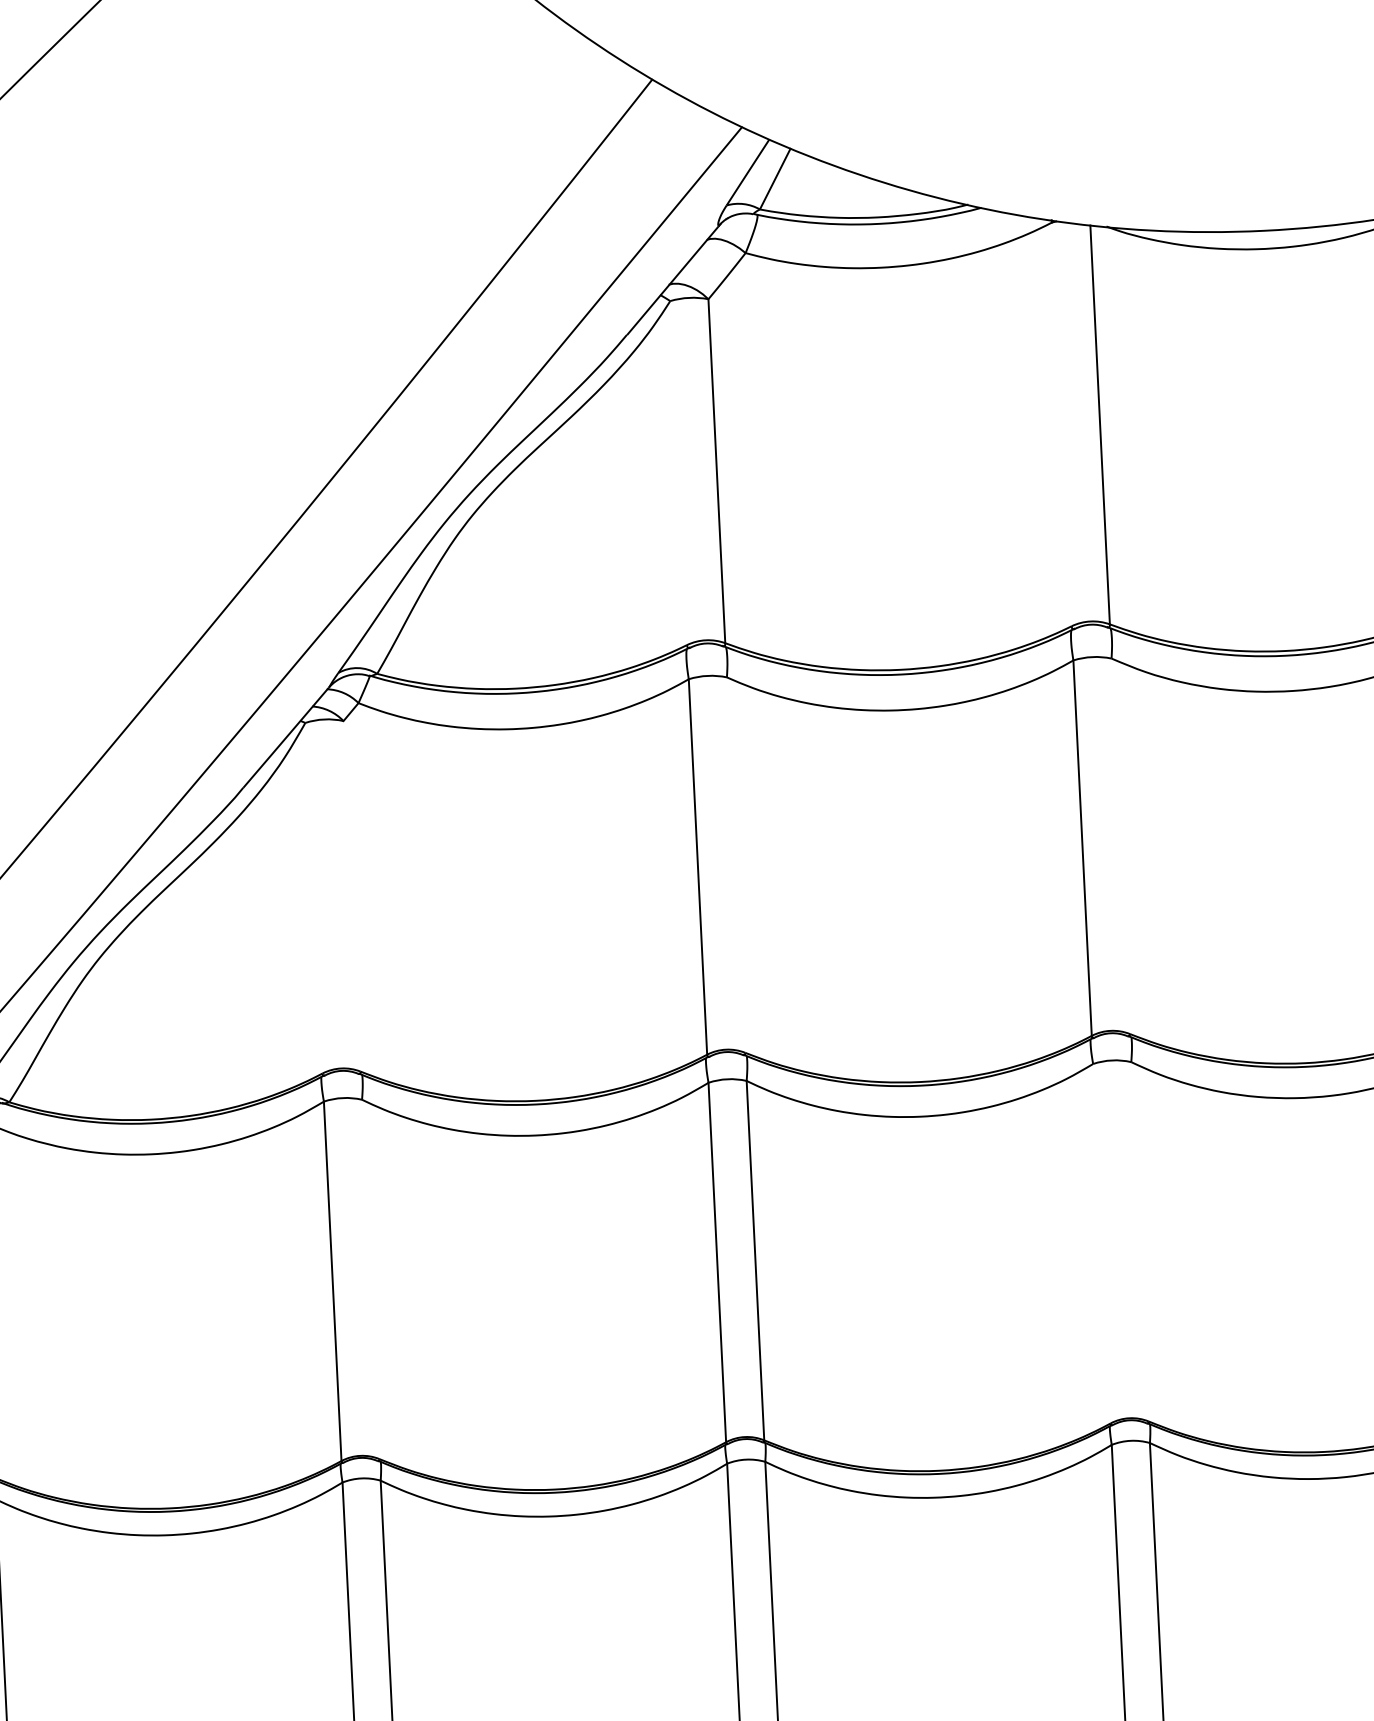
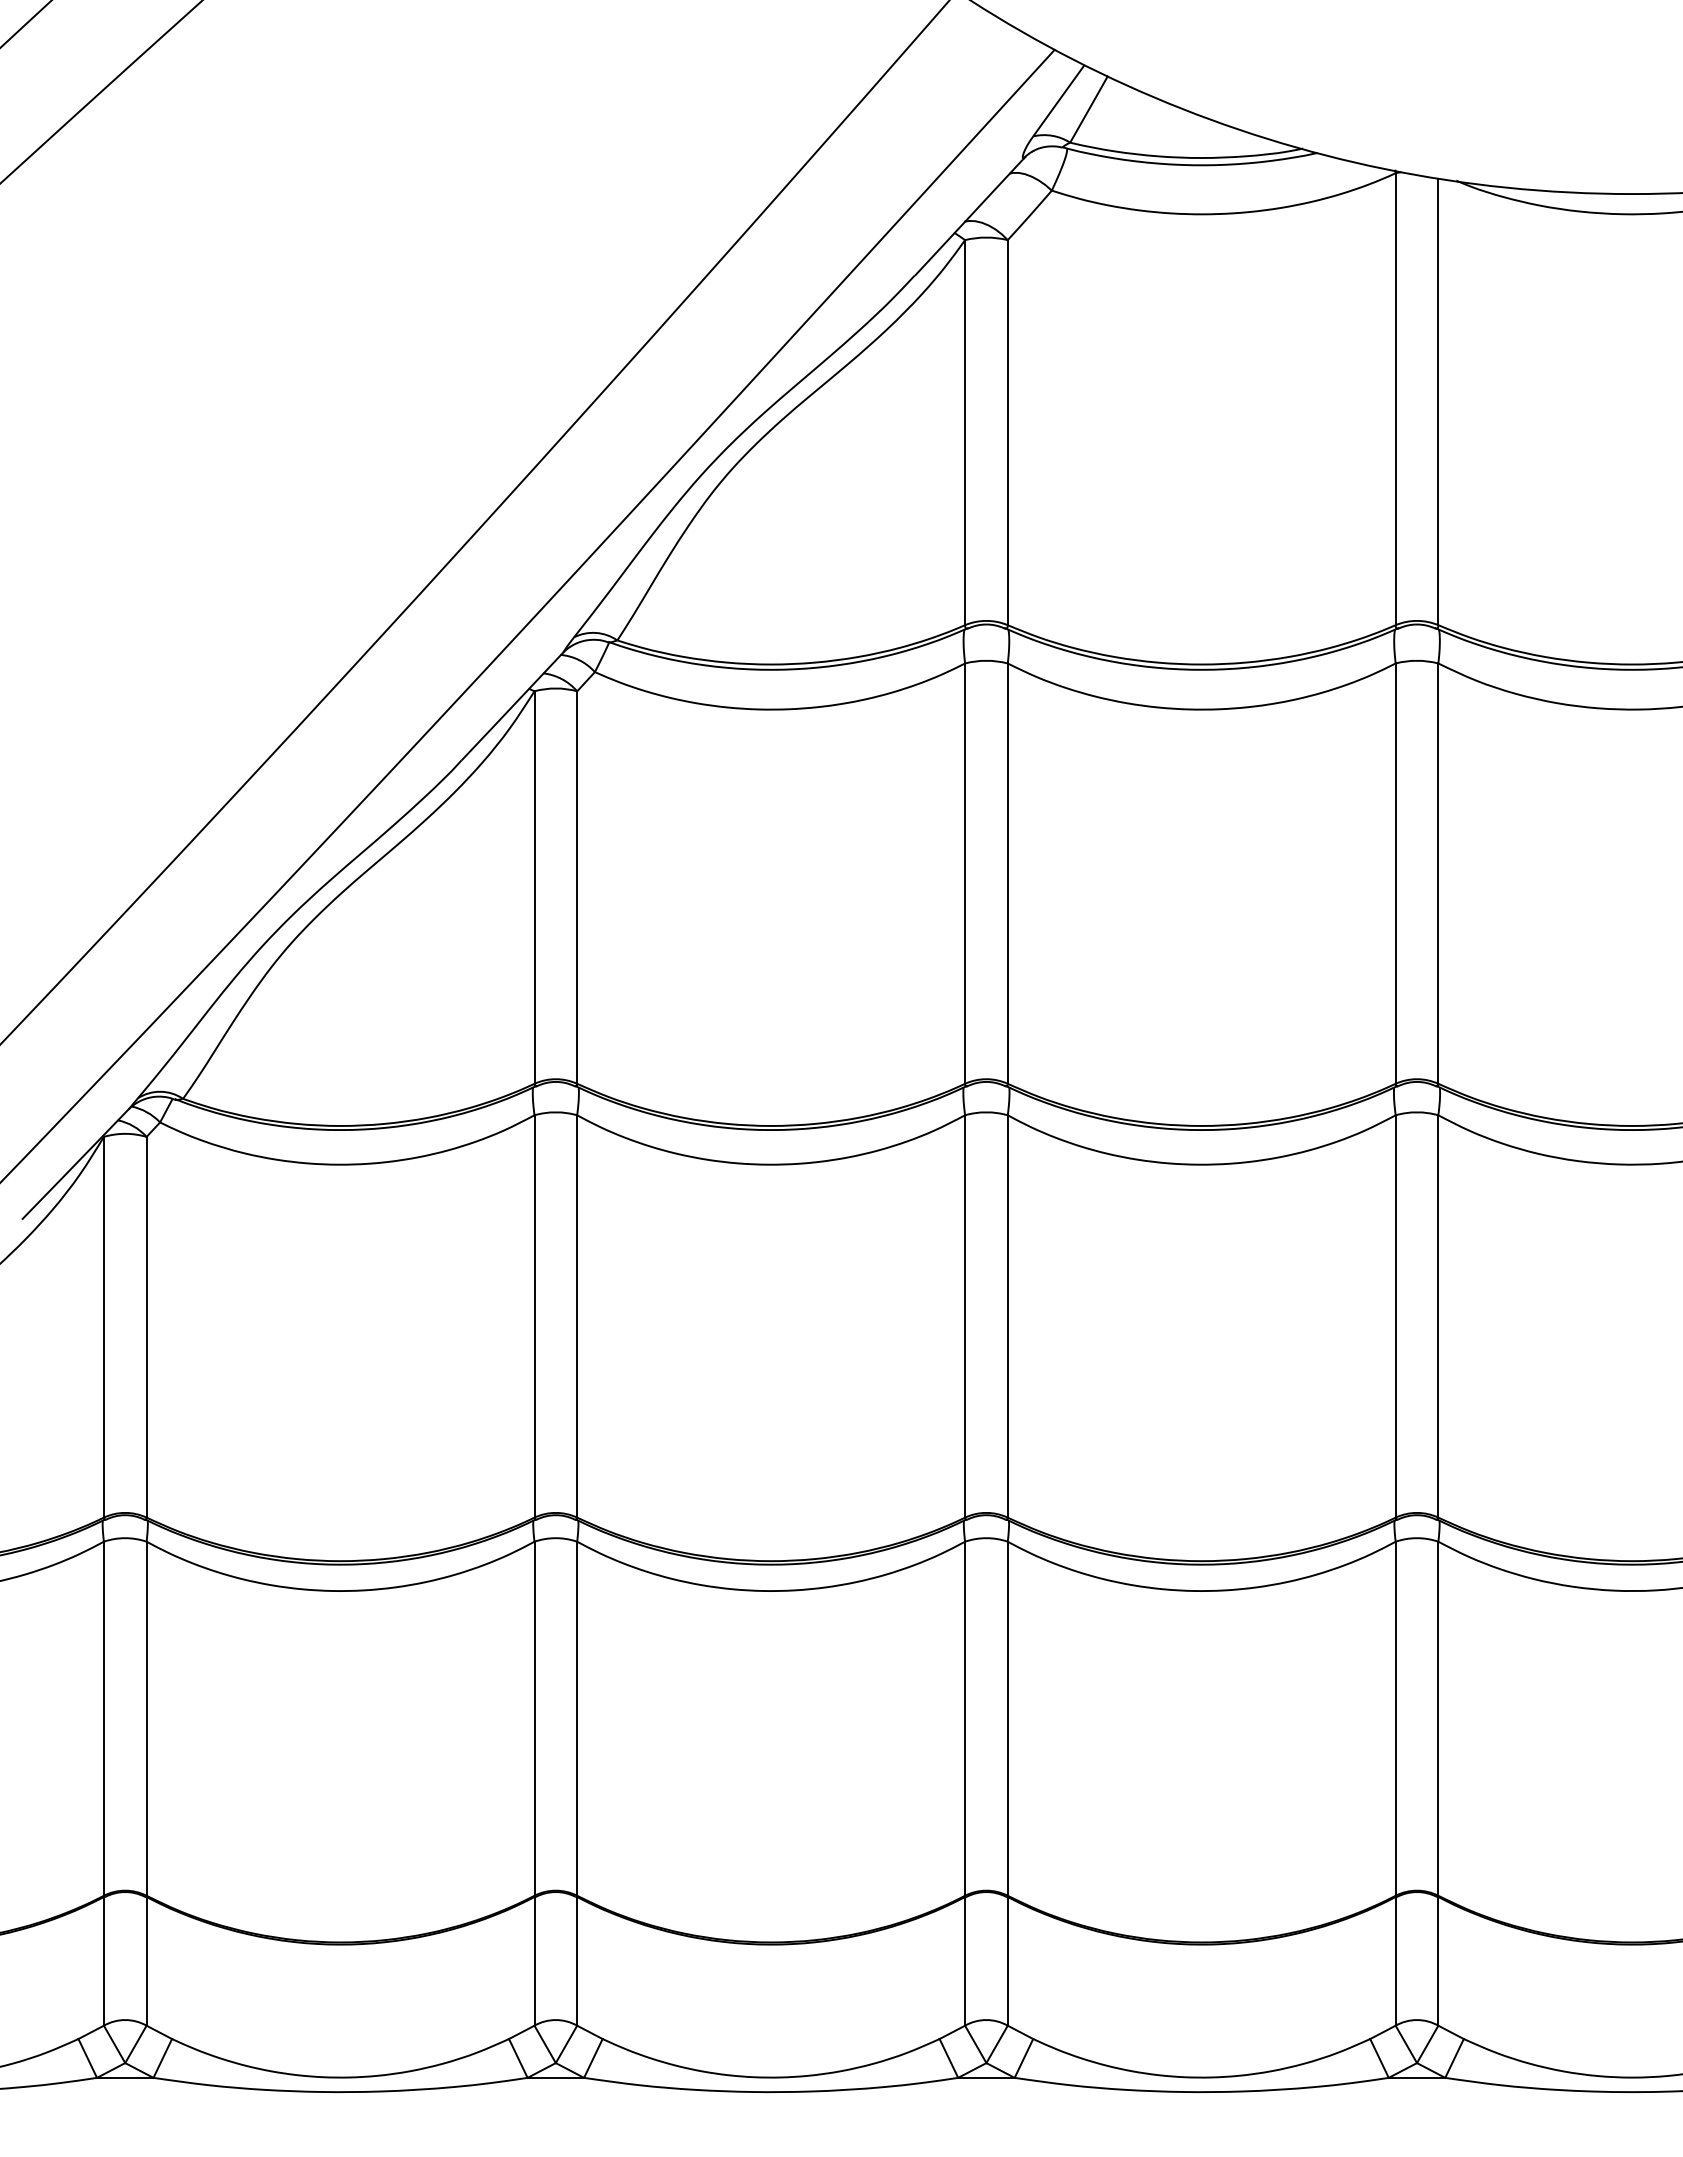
line: (1061, 424) -> (1395, 399), added
line: (679, 472) -> (965, 432), added
line: (1120, 846) -> (1438, 873), added
line: (735, 864) -> (1007, 873), added
line: (352, 896) -> (577, 887), added
line: (313, 898) -> (534, 887), added
line: (1140, 1241) -> (1438, 1316), added
line: (1101, 1243) -> (1395, 1316), added
line: (371, 1279) -> (577, 1316), added

